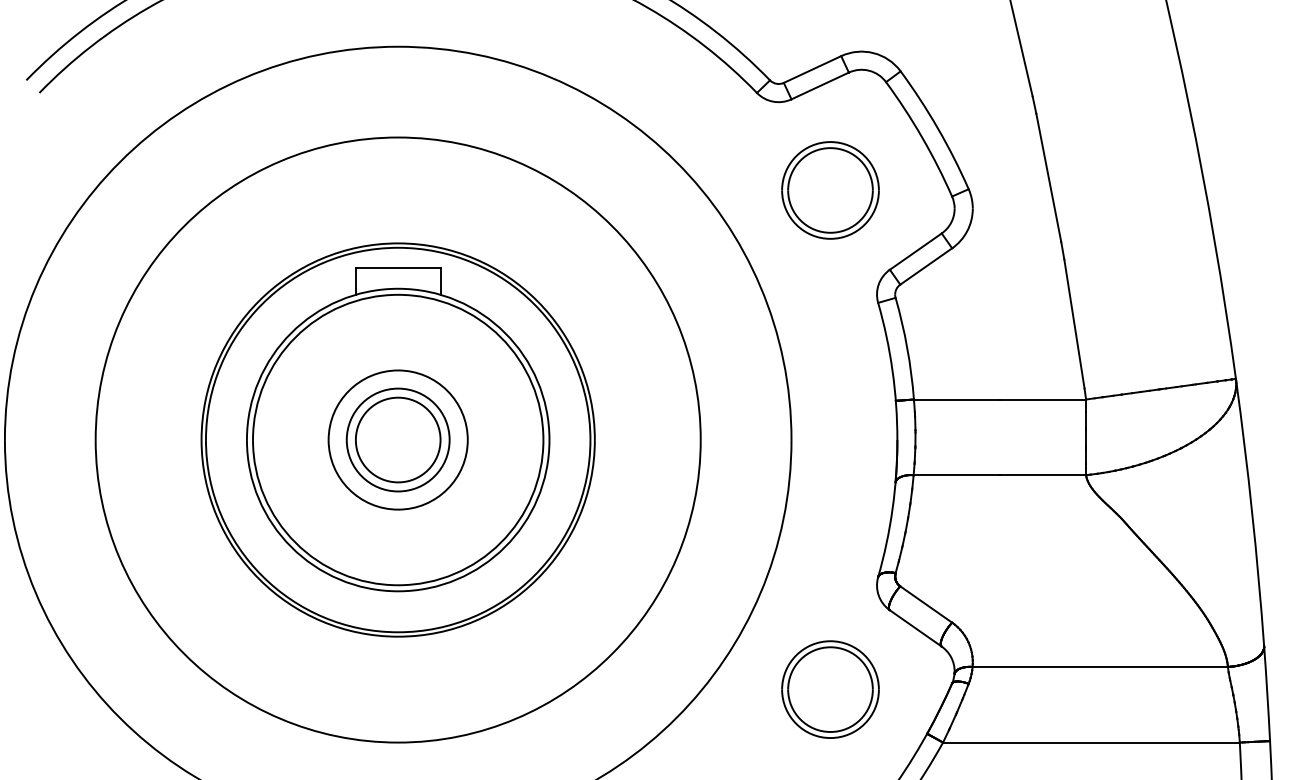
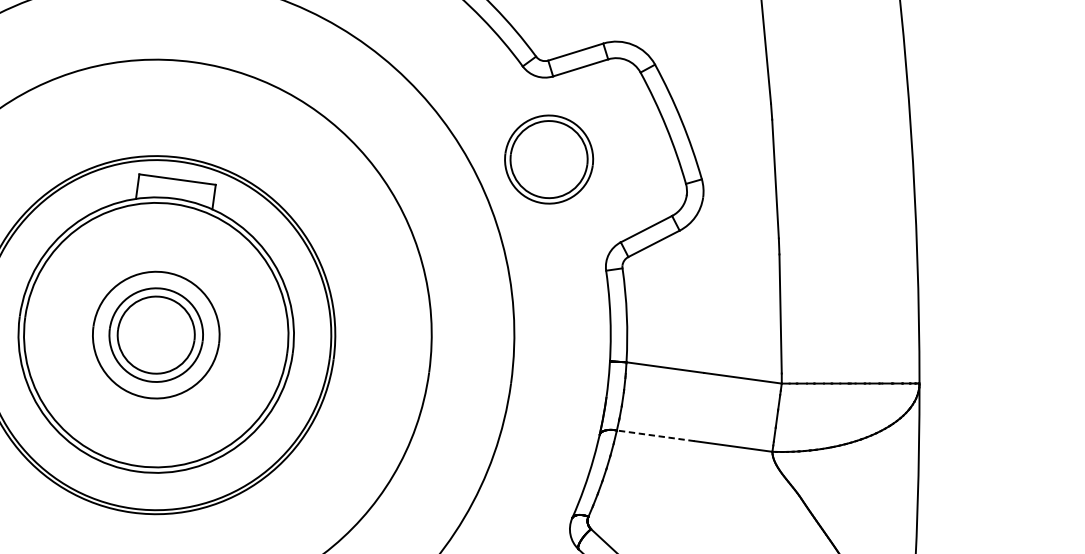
part: (830, 190) -> (549, 159), moved
line: (956, 475) -> (655, 436), solid -> dashed

